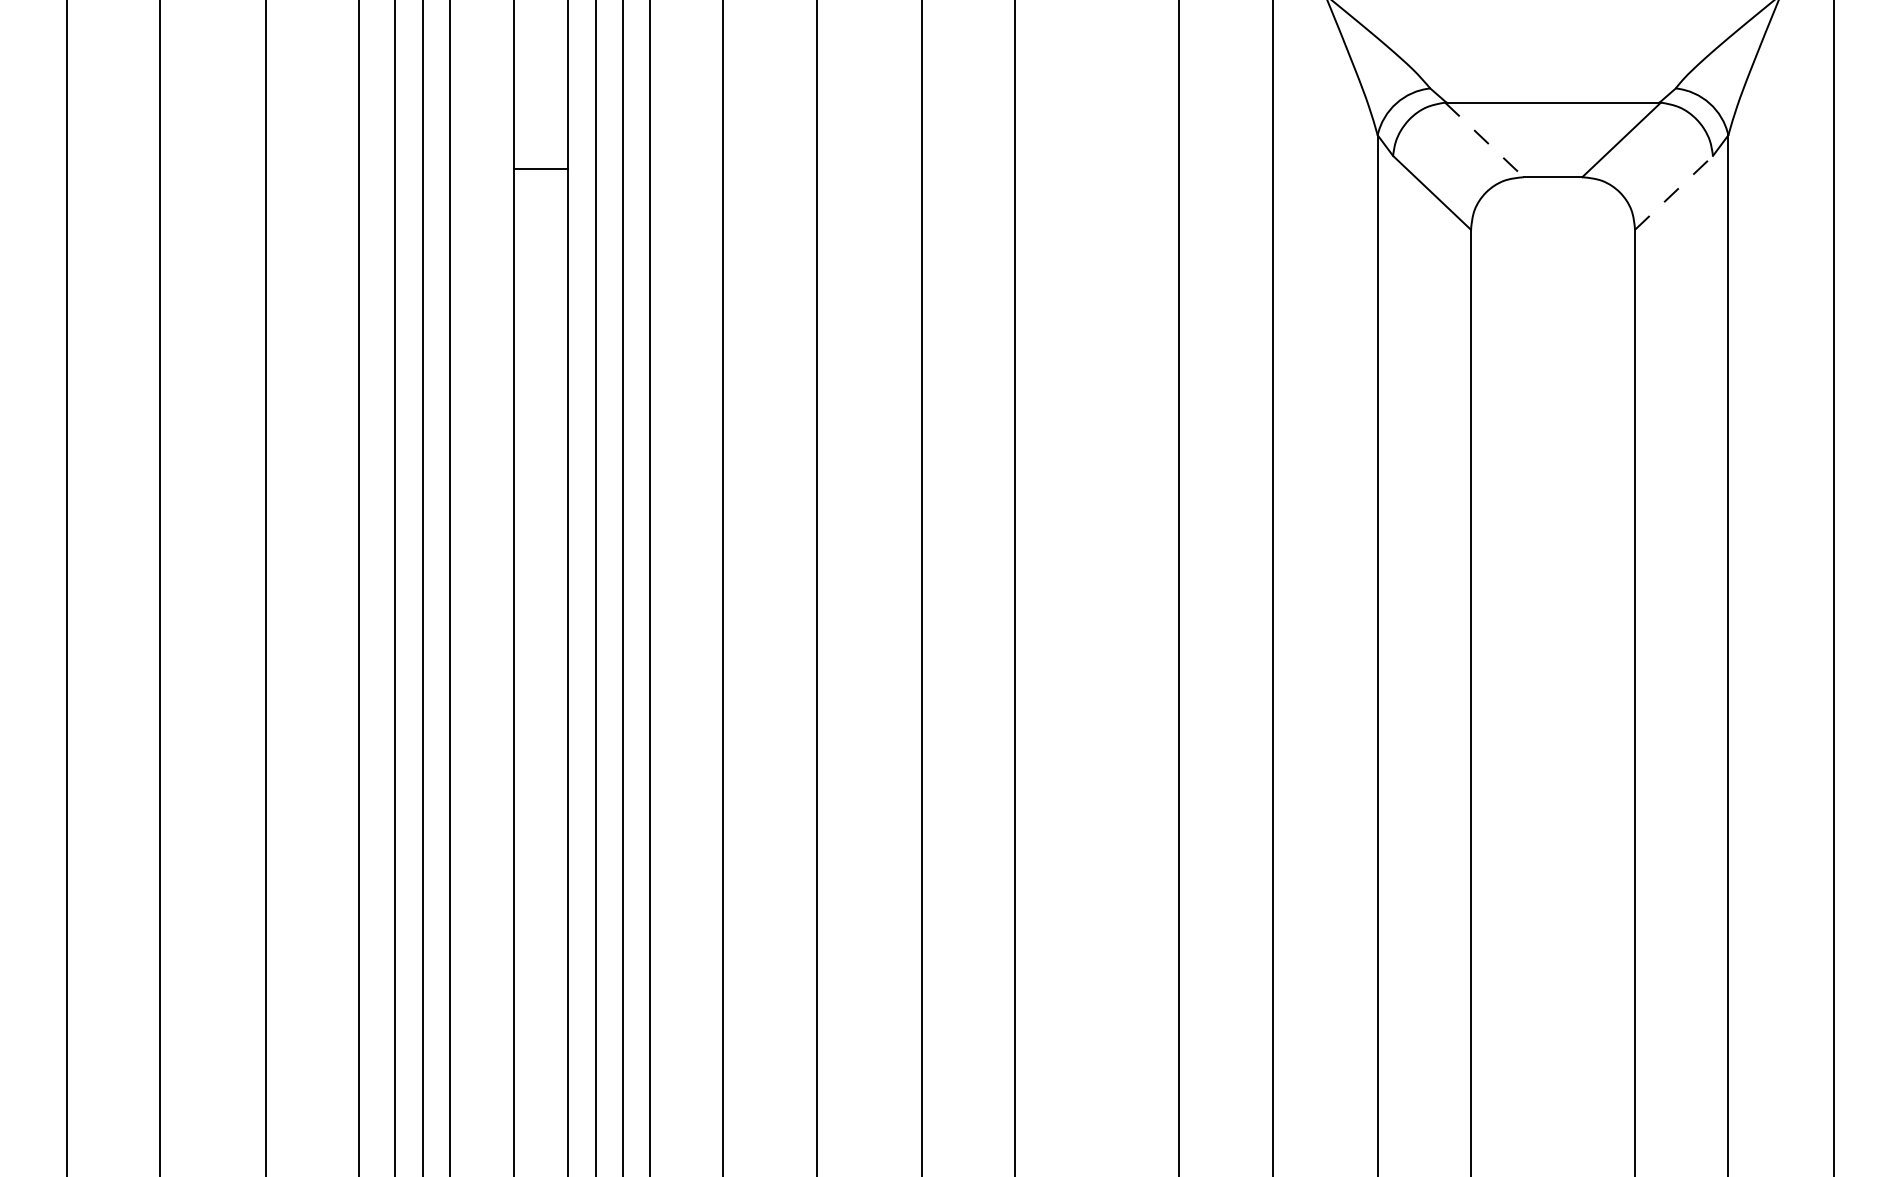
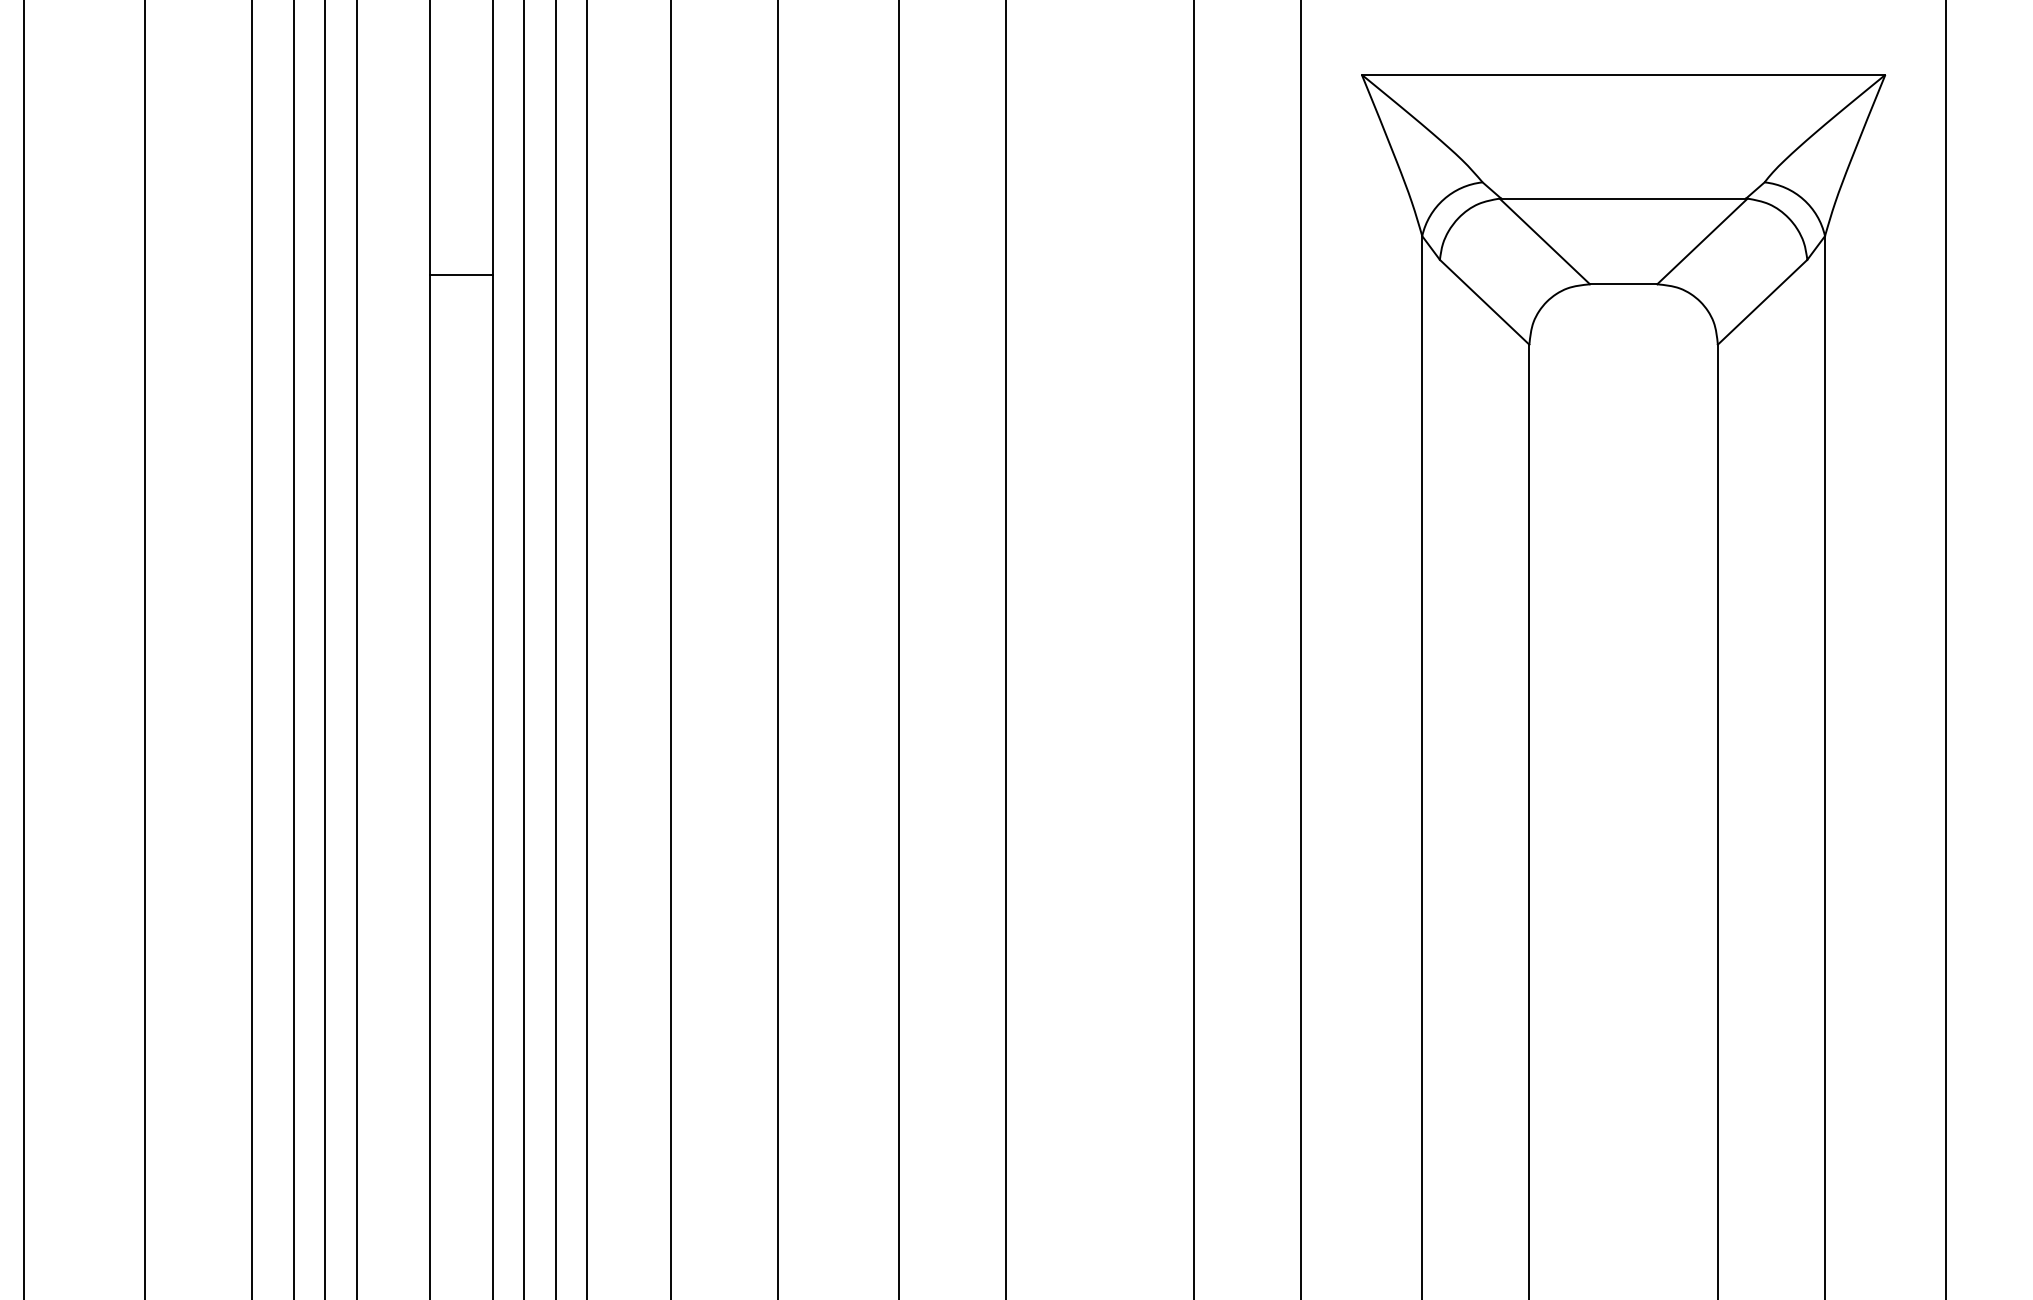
line: (1484, 140) -> (1544, 242), dashed -> solid
line: (1674, 192) -> (1763, 301), dashed -> solid

